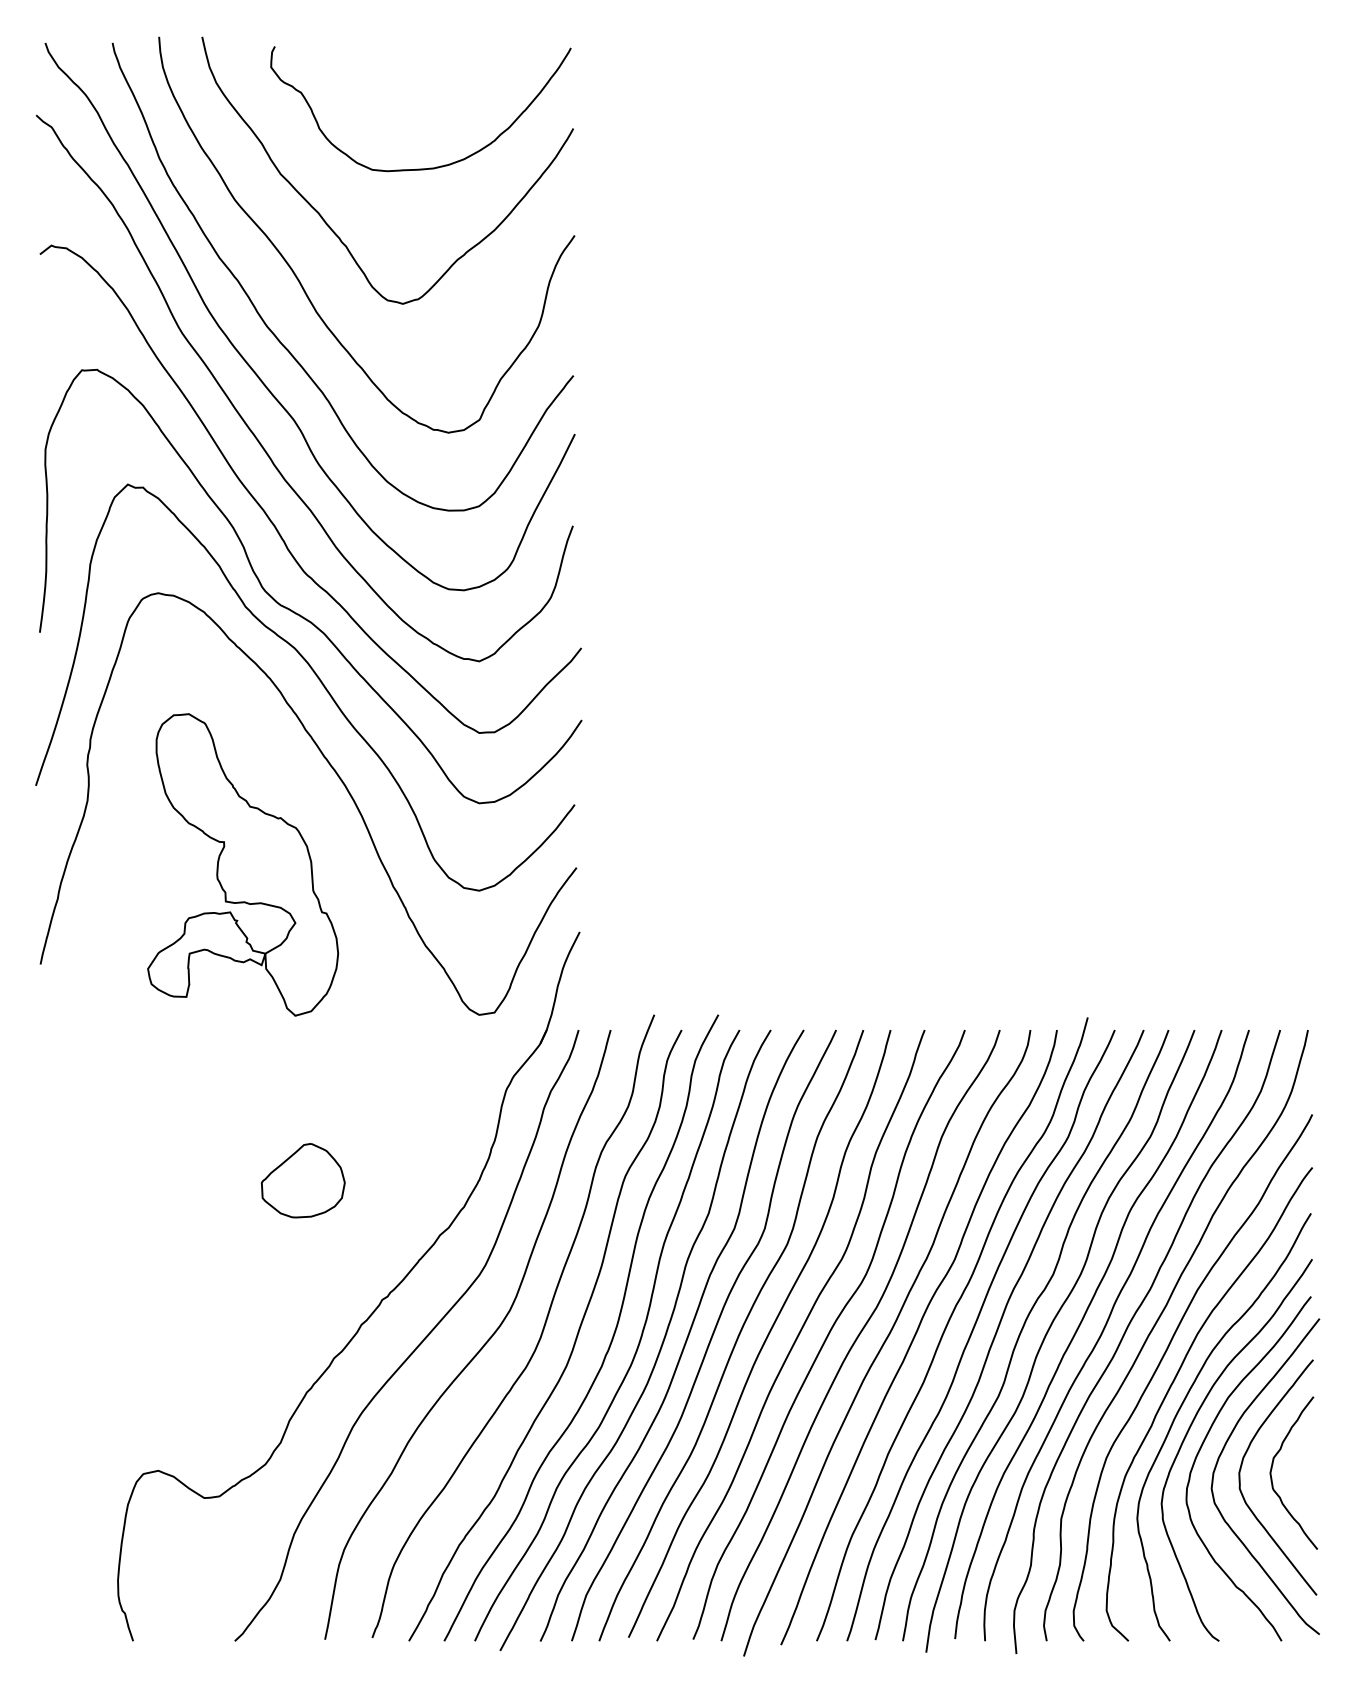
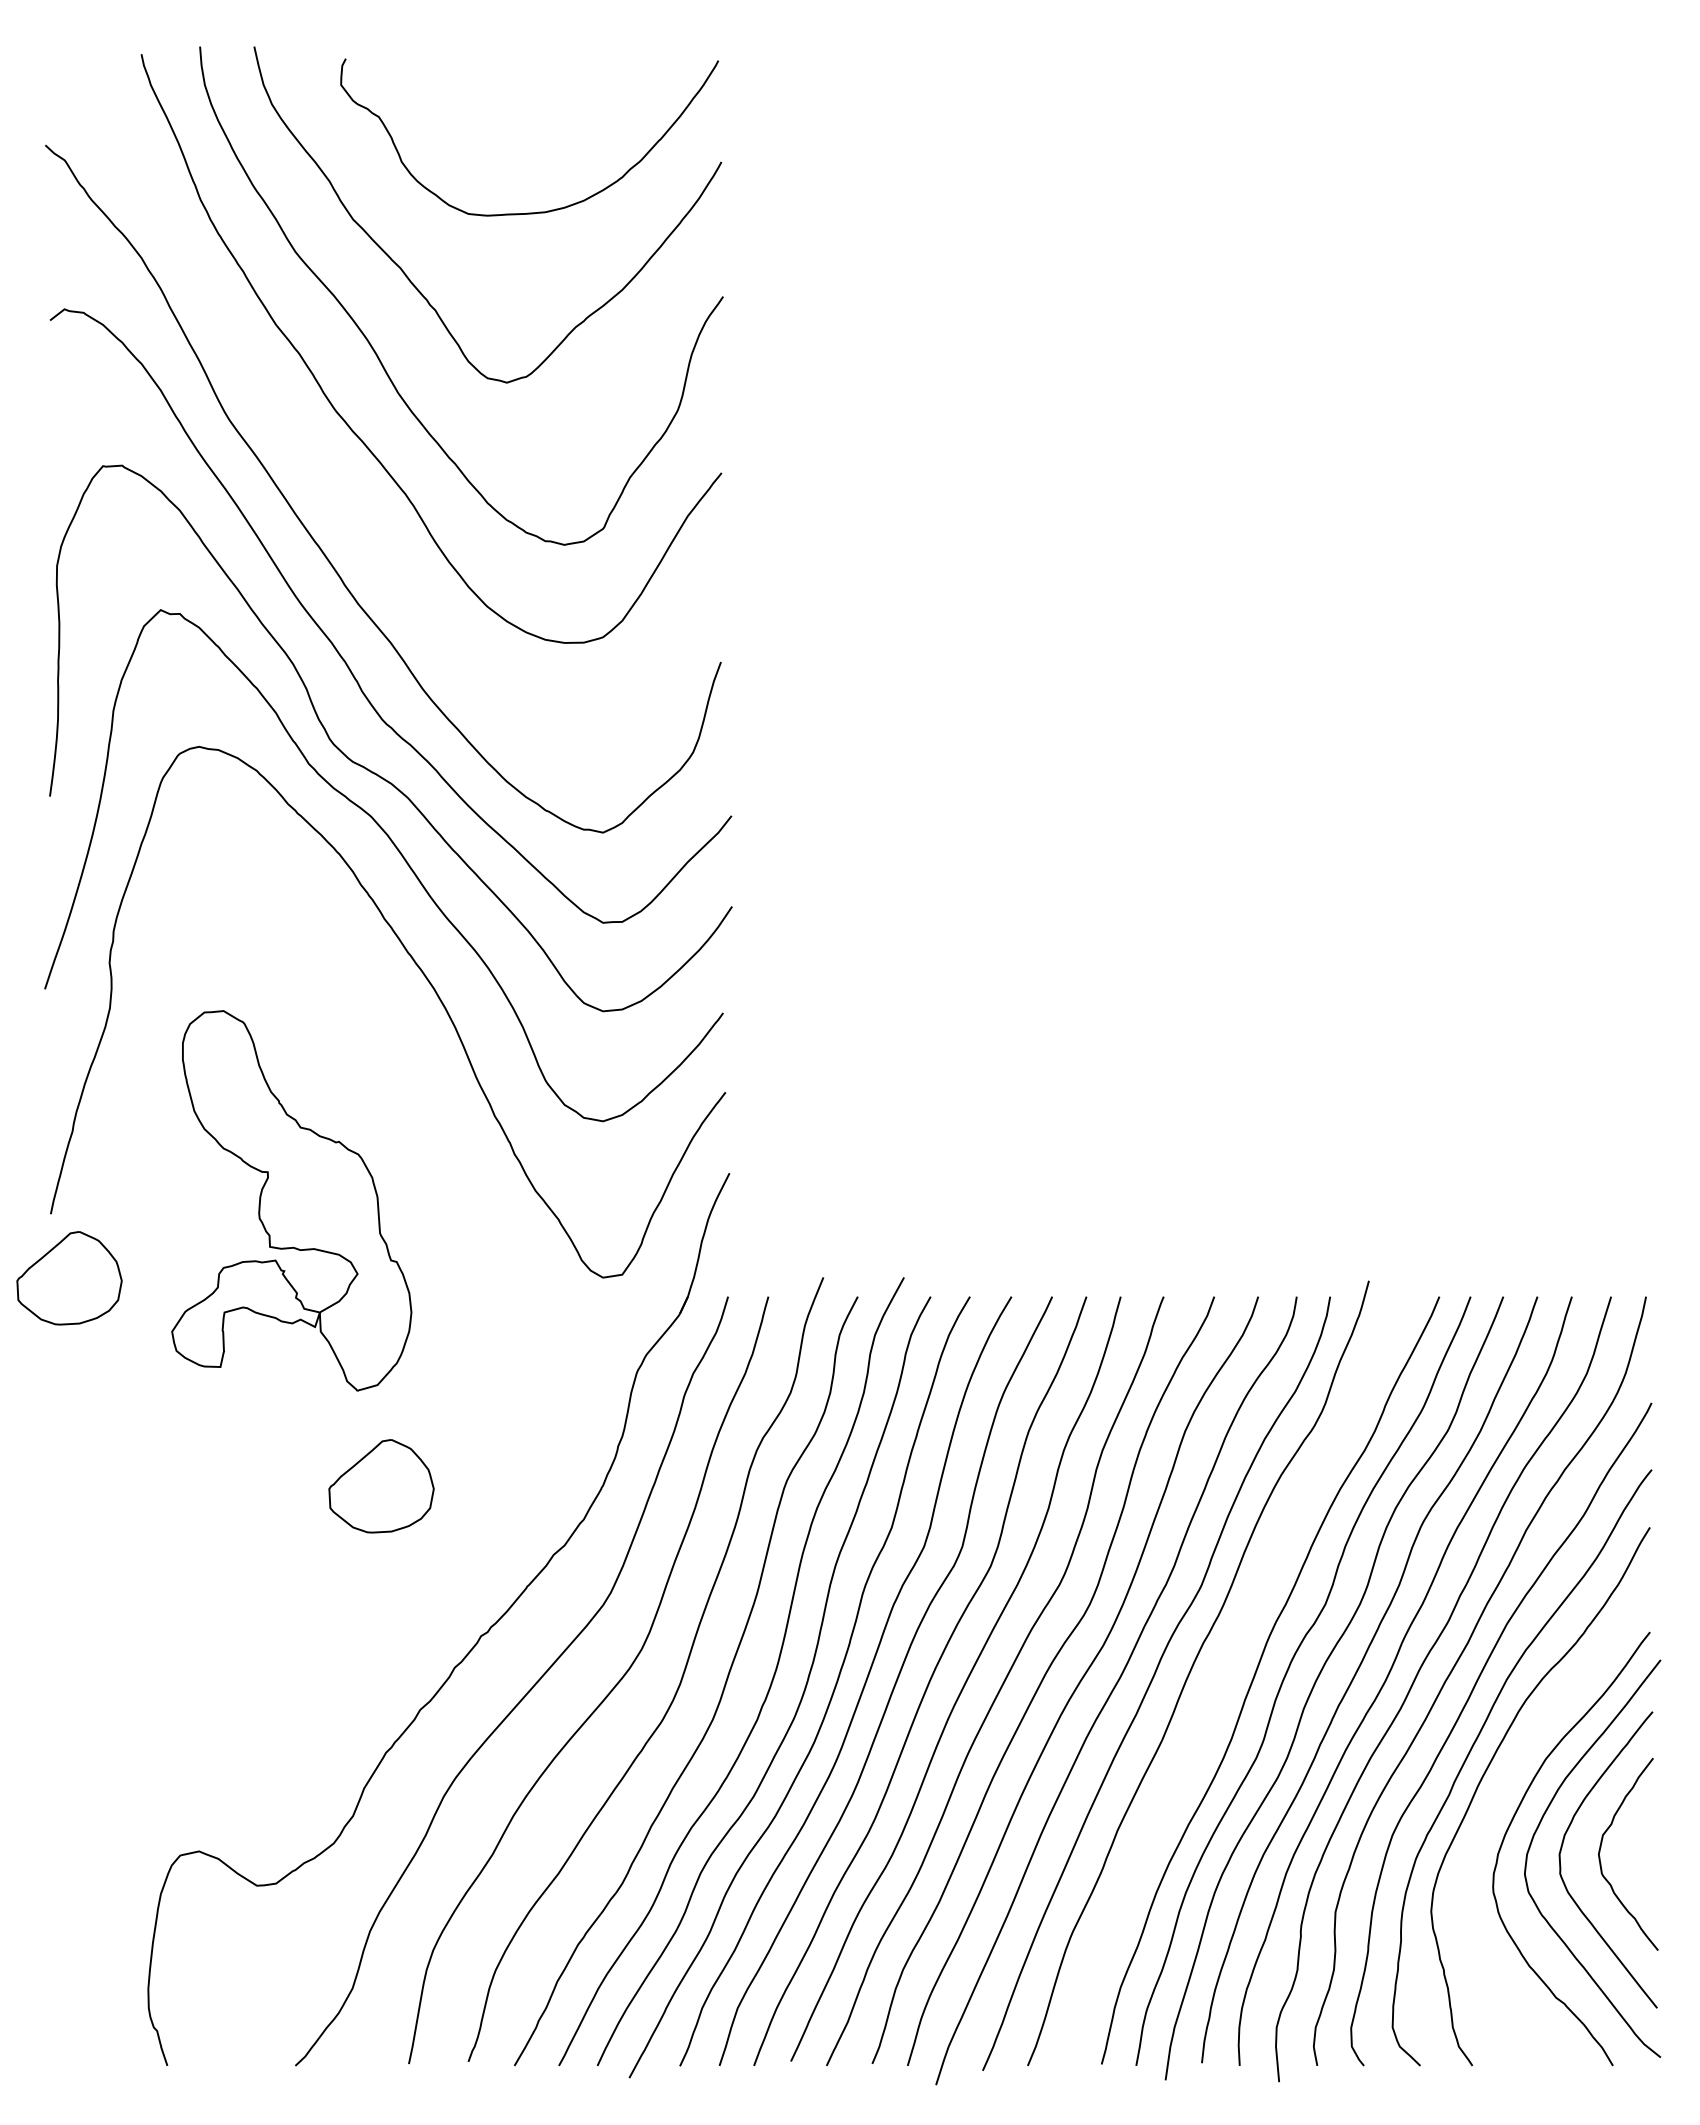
curve: (252, 368) -> (317, 463), removed
part: (242, 864) -> (291, 1200), moved
part: (55, 1015) -> (69, 1278), added
curve: (973, 1331) -> (1224, 1676), removed
curve: (1190, 1427) -> (1498, 1797), removed

